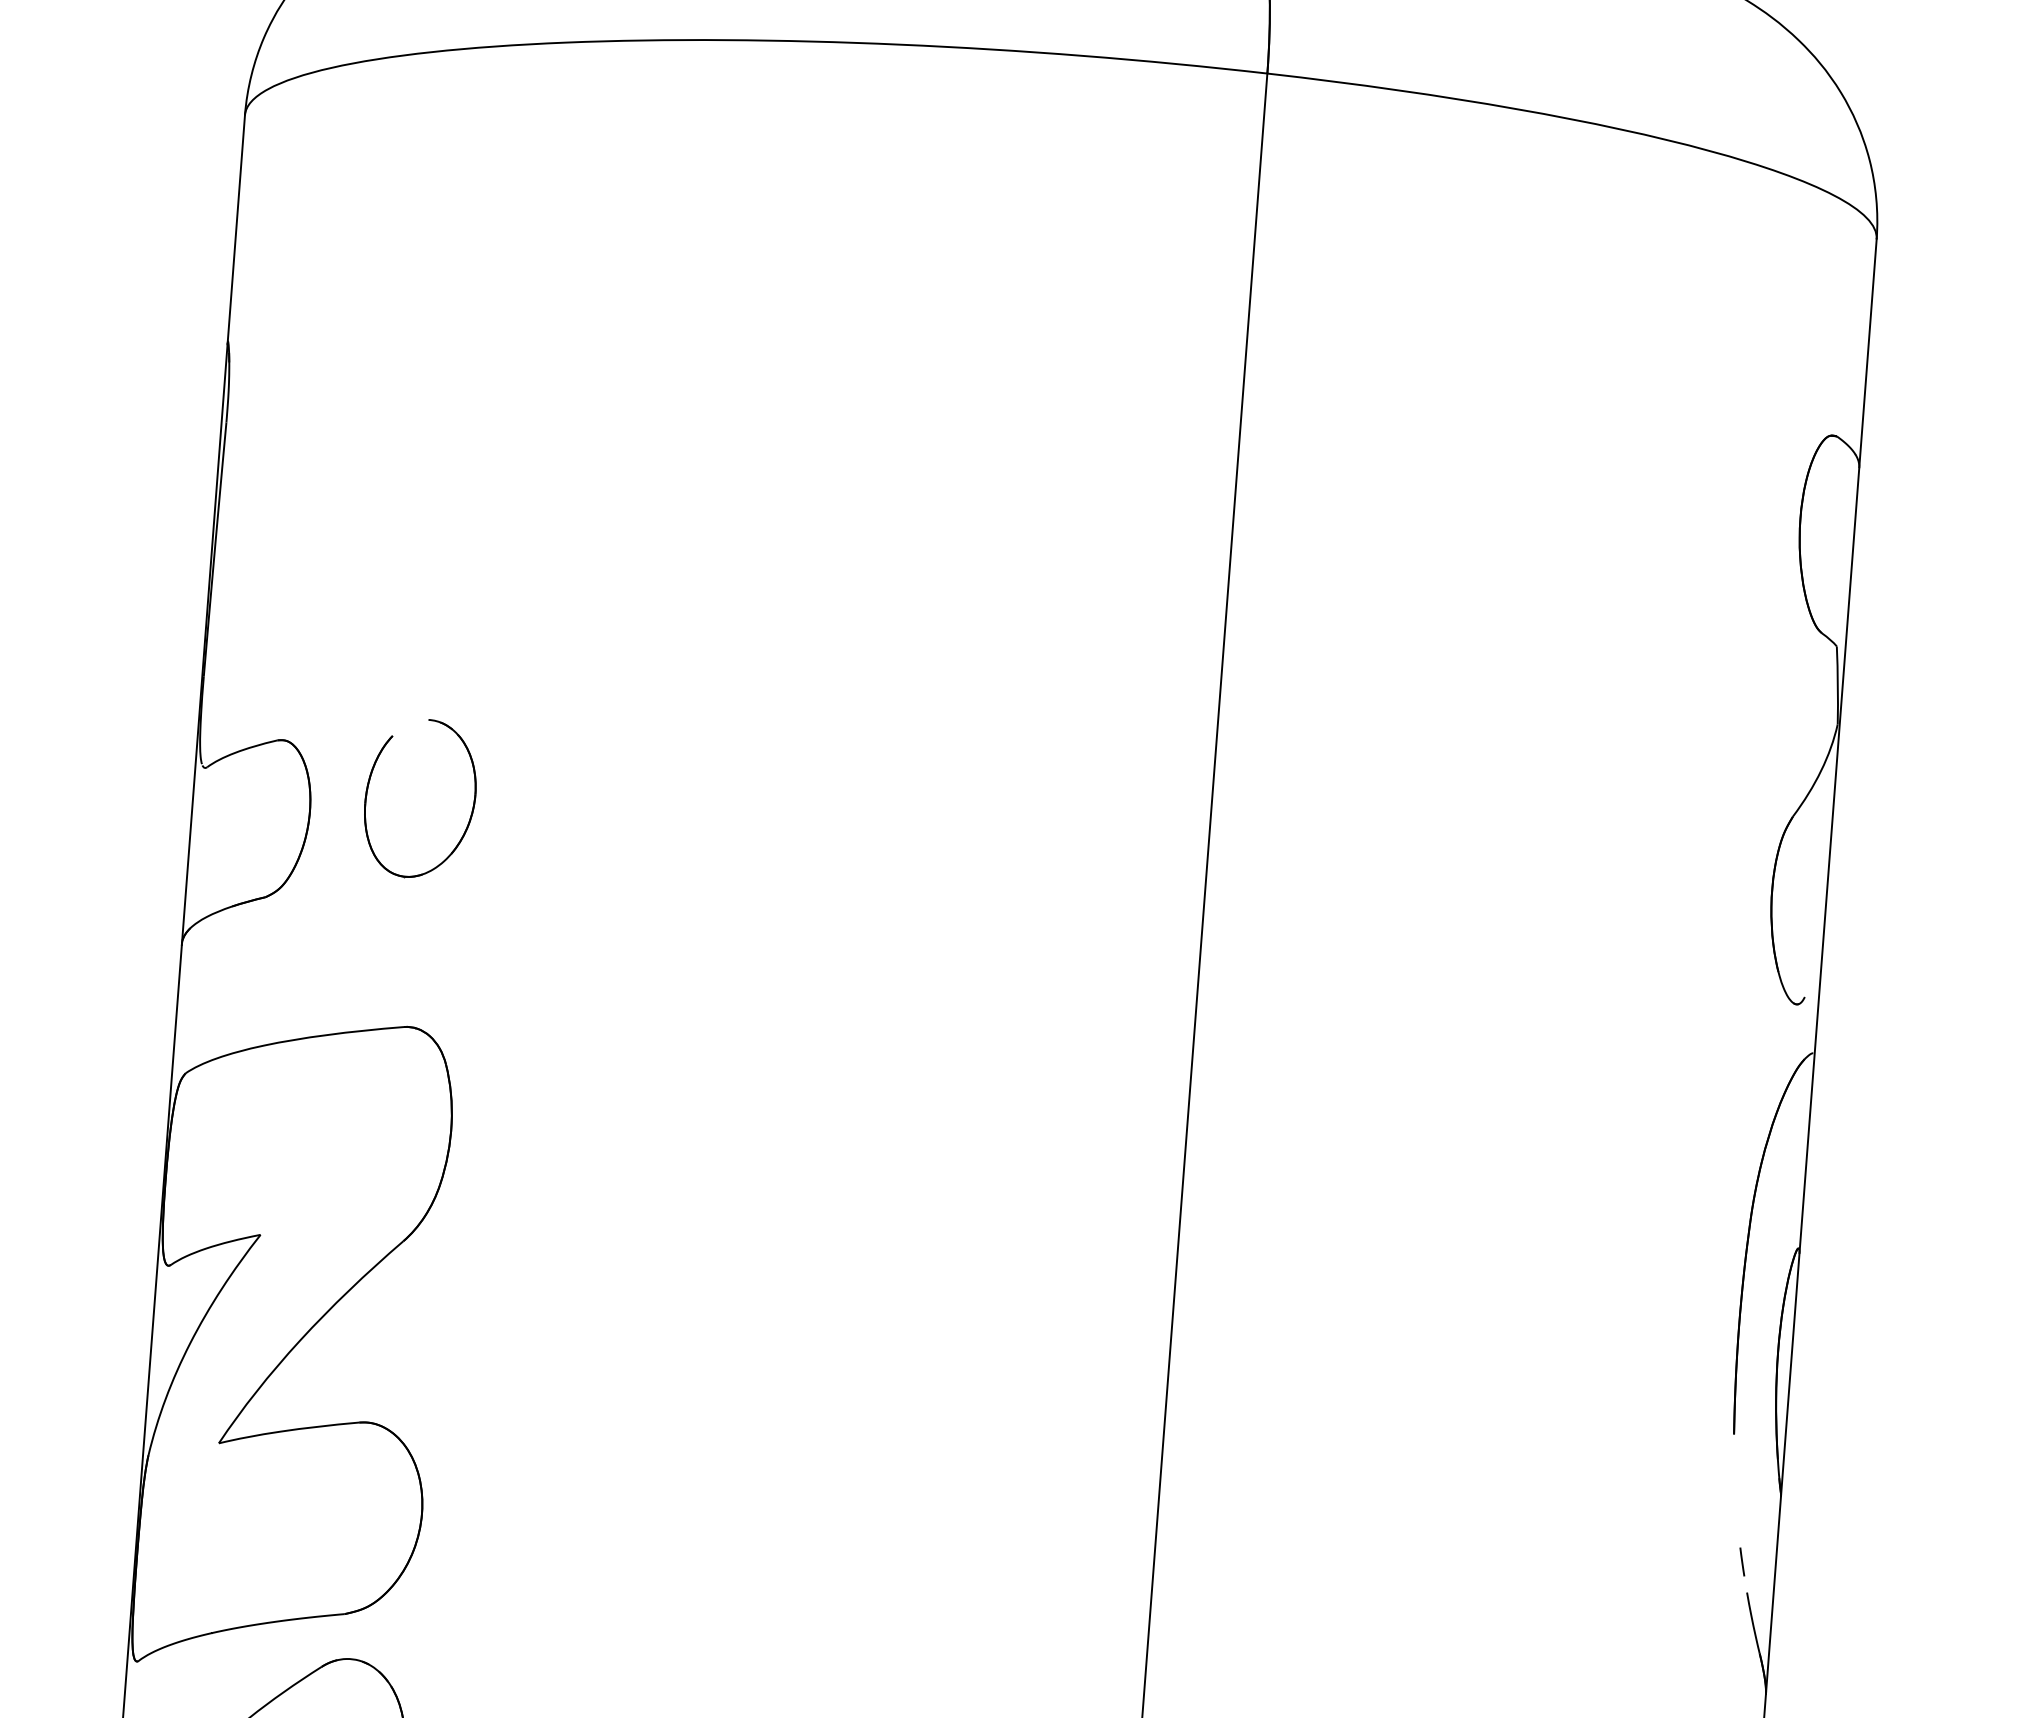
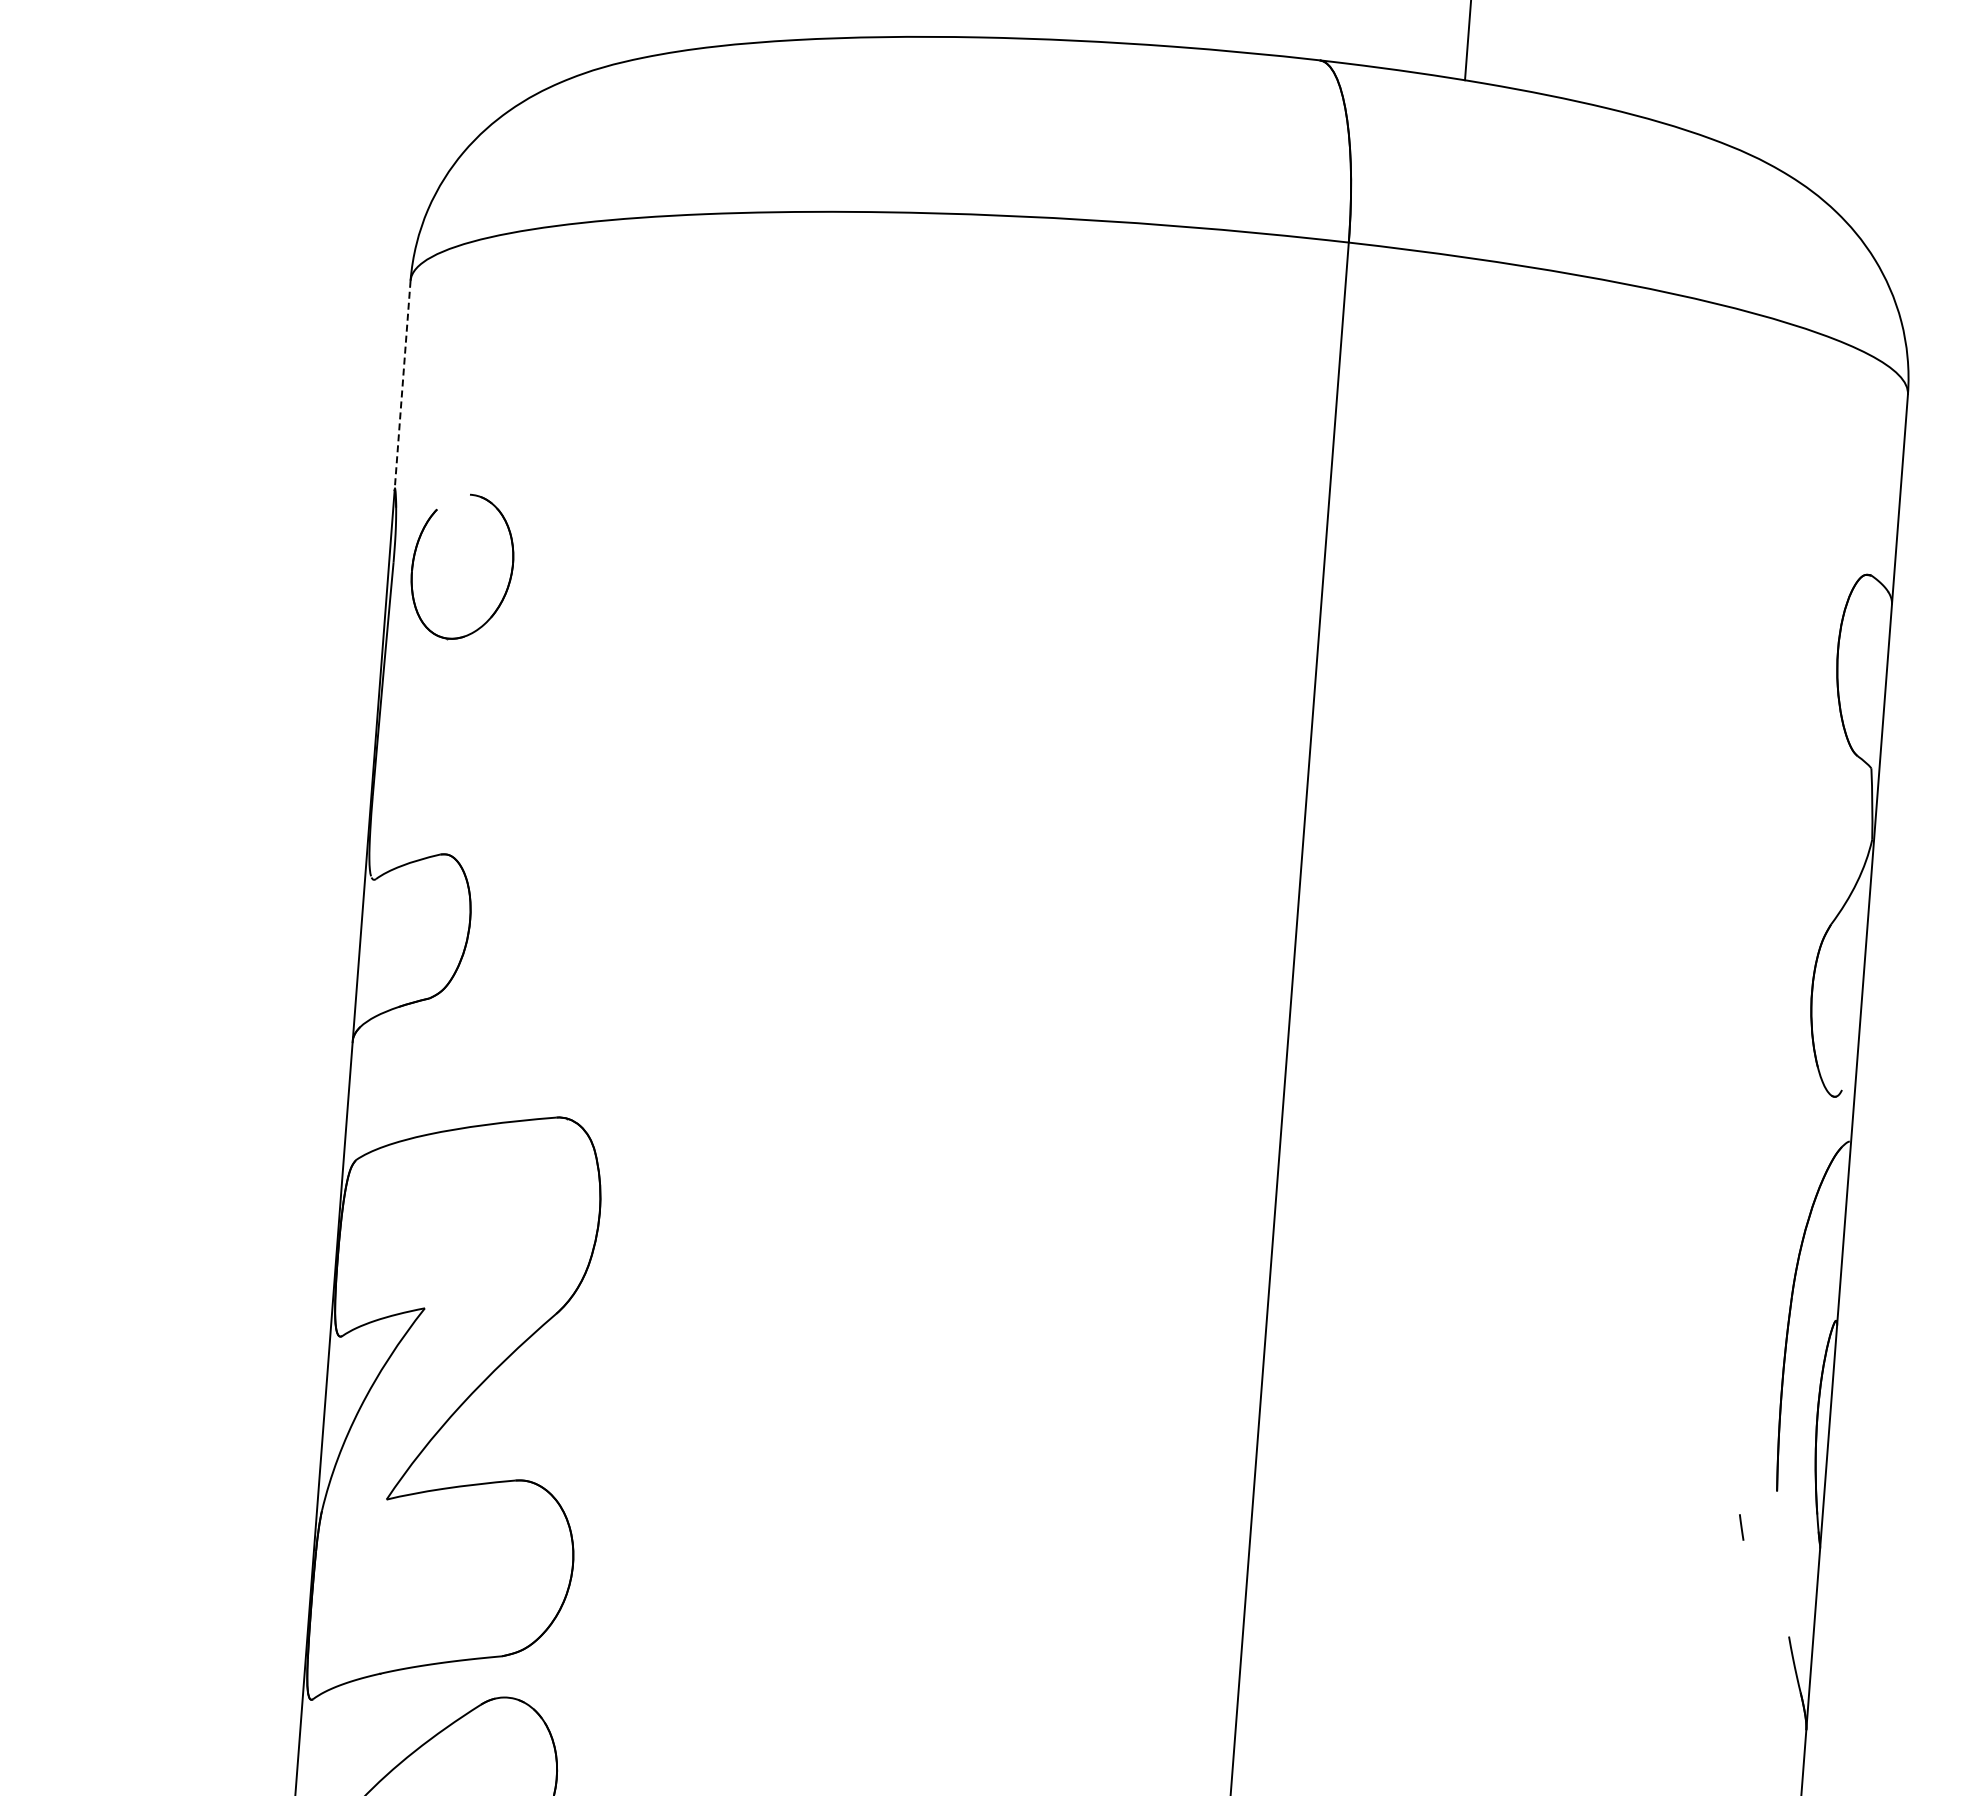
line: (236, 230) -> (402, 386), solid -> dashed
part: (369, 787) -> (415, 556), moved
line: (1742, 1561) -> (1741, 1527), moved

